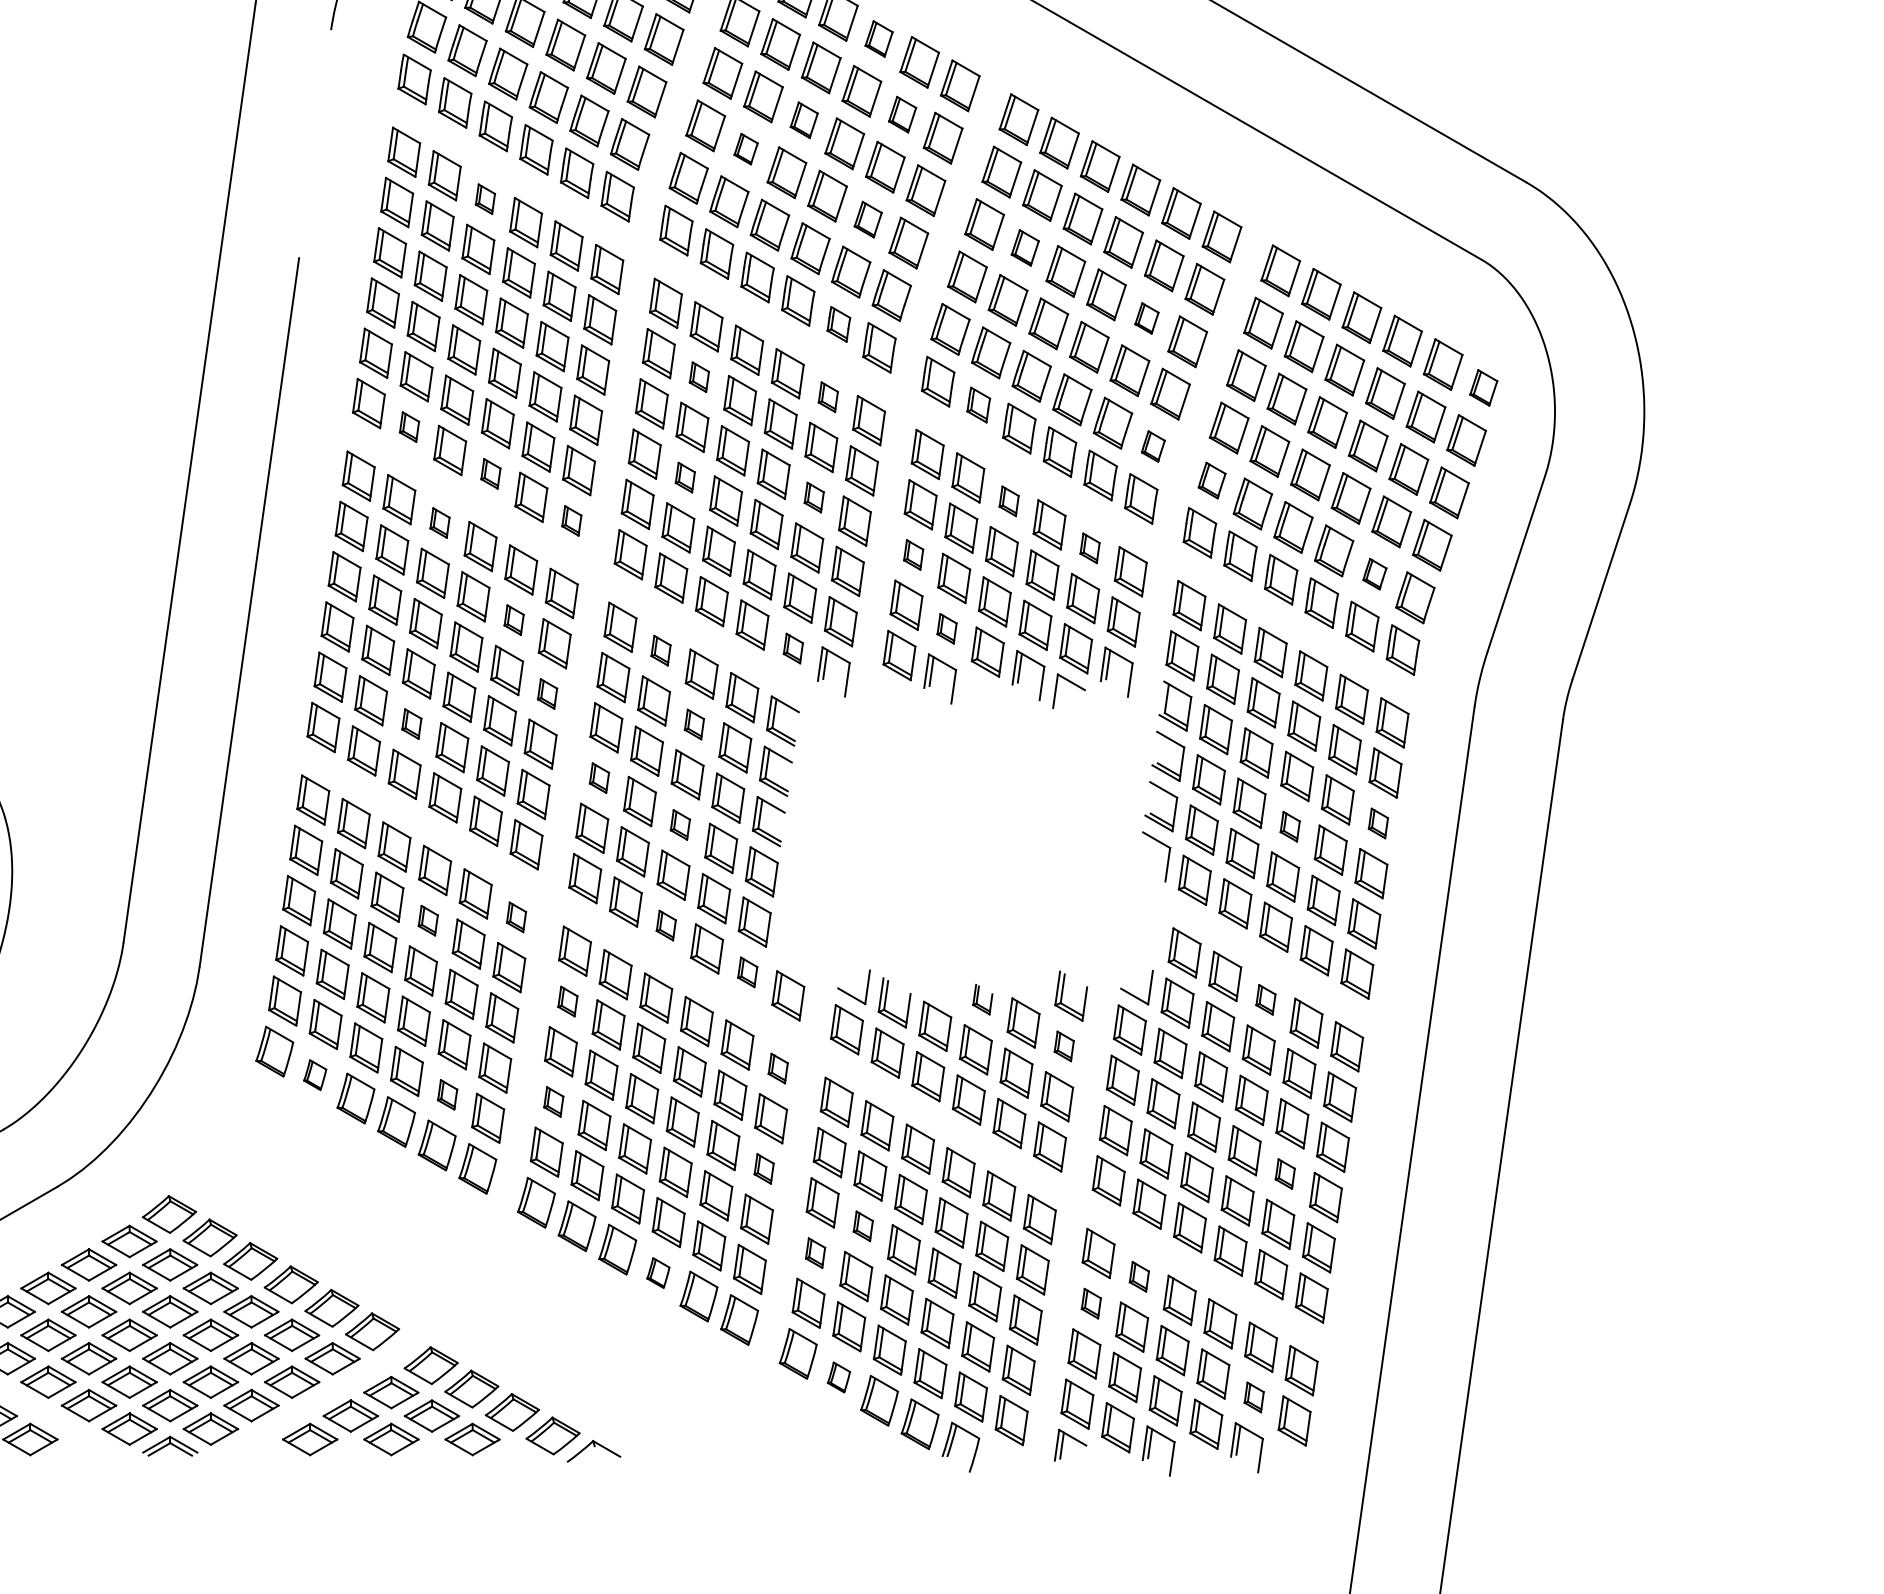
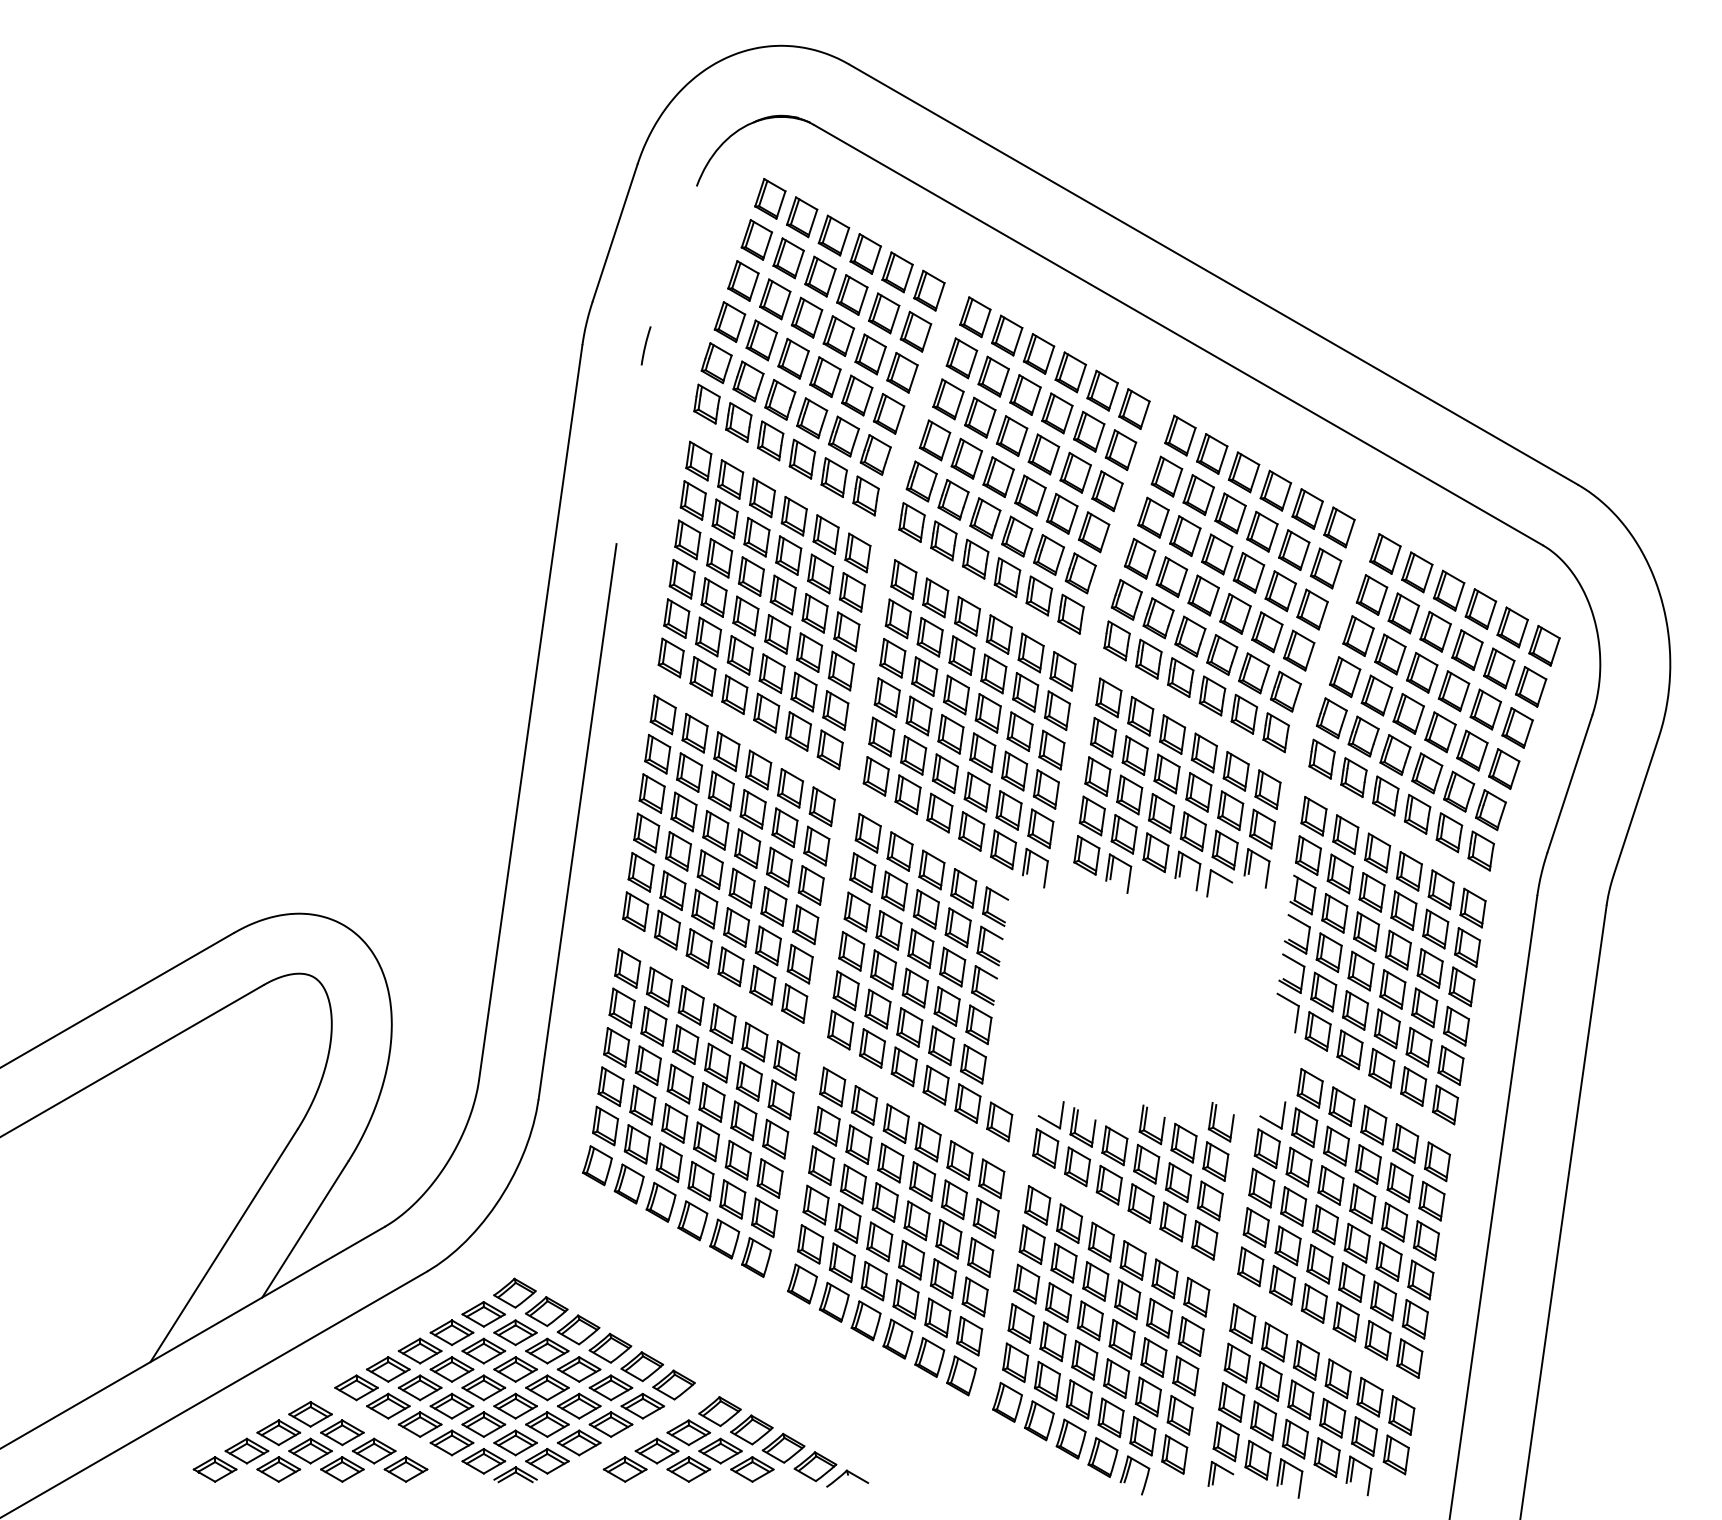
part: (878, 39) -> (1070, 372), size x1.43
part: (902, 114) -> (1089, 431), size x1.43
part: (804, 119) -> (1012, 435), size x1.43
part: (745, 148) -> (966, 458), size x1.67
part: (485, 198) -> (762, 497), size x1.67
part: (868, 219) -> (1062, 513), size x1.43
part: (1025, 247) -> (1185, 535), size x1.43
part: (1146, 318) -> (1280, 591), size x1.67
part: (839, 323) -> (1039, 595), size x1.43
part: (698, 377) -> (929, 637), size x1.67
part: (1483, 387) -> (1544, 645), size x1.43
part: (827, 396) -> (1030, 652), size x1.67
part: (978, 404) -> (1148, 658), size x1.43
part: (408, 427) -> (702, 676), size x1.67
part: (1153, 446) -> (1285, 691), size x1.67
part: (490, 473) -> (766, 712), size x1.67
part: (684, 477) -> (918, 715), size x1.67
part: (1211, 480) -> (1331, 718), size x1.43
part: (813, 497) -> (1019, 731), size x1.67
part: (1008, 501) -> (1172, 734), size x1.67
part: (570, 520) -> (829, 749), size x1.67
part: (439, 522) -> (726, 751), size x1.67
part: (1089, 548) -> (1235, 771), size x1.67
part: (913, 554) -> (1097, 776), size x1.67
part: (1375, 574) -> (1459, 791), size x1.67
part: (513, 619) -> (784, 827), size x1.67
part: (946, 628) -> (1123, 834), size x1.67
part: (793, 648) -> (1003, 849), size x1.67
part: (660, 650) -> (899, 851), size x1.67
part: (546, 694) -> (810, 885), size x1.67
part: (411, 723) -> (704, 908), size x1.67
part: (693, 724) -> (925, 909), size x1.67
part: (599, 778) -> (851, 951), size x1.67
part: (1377, 822) -> (1461, 986), size x1.67
part: (679, 824) -> (914, 987), size x1.67
part: (1289, 826) -> (1392, 989), size x1.67
part: (516, 917) -> (786, 1060), size x1.67
part: (428, 919) -> (717, 1062), size x1.67
part: (665, 925) -> (903, 1066), size x1.67
part: (747, 972) -> (967, 1103), size x1.67
part: (982, 999) -> (1151, 1124), size x1.67
part: (1265, 999) -> (1373, 1124), size x1.67
part: (567, 1001) -> (826, 1126), size x1.67
part: (1063, 1046) -> (1215, 1161), size x1.67
part: (777, 1068) -> (991, 1178), size x1.67
part: (314, 1074) -> (628, 1183), size x1.67
part: (447, 1094) -> (732, 1199), size x1.67
part: (553, 1101) -> (815, 1204), size x1.67
part: (763, 1168) -> (980, 1257), size x1.67
part: (1284, 1174) -> (1388, 1261), size x1.67
part: (863, 1226) -> (1058, 1302), size x1.67
part: (814, 1253) -> (1020, 1323), size x1.67
part: (657, 1272) -> (897, 1338), size x1.67
part: (1139, 1276) -> (1274, 1341), size x1.67
part: (1090, 1302) -> (1236, 1362), size x1.67
part: (839, 1377) -> (1039, 1420), size x1.67
part: (1253, 1397) -> (1364, 1436), size x1.67

